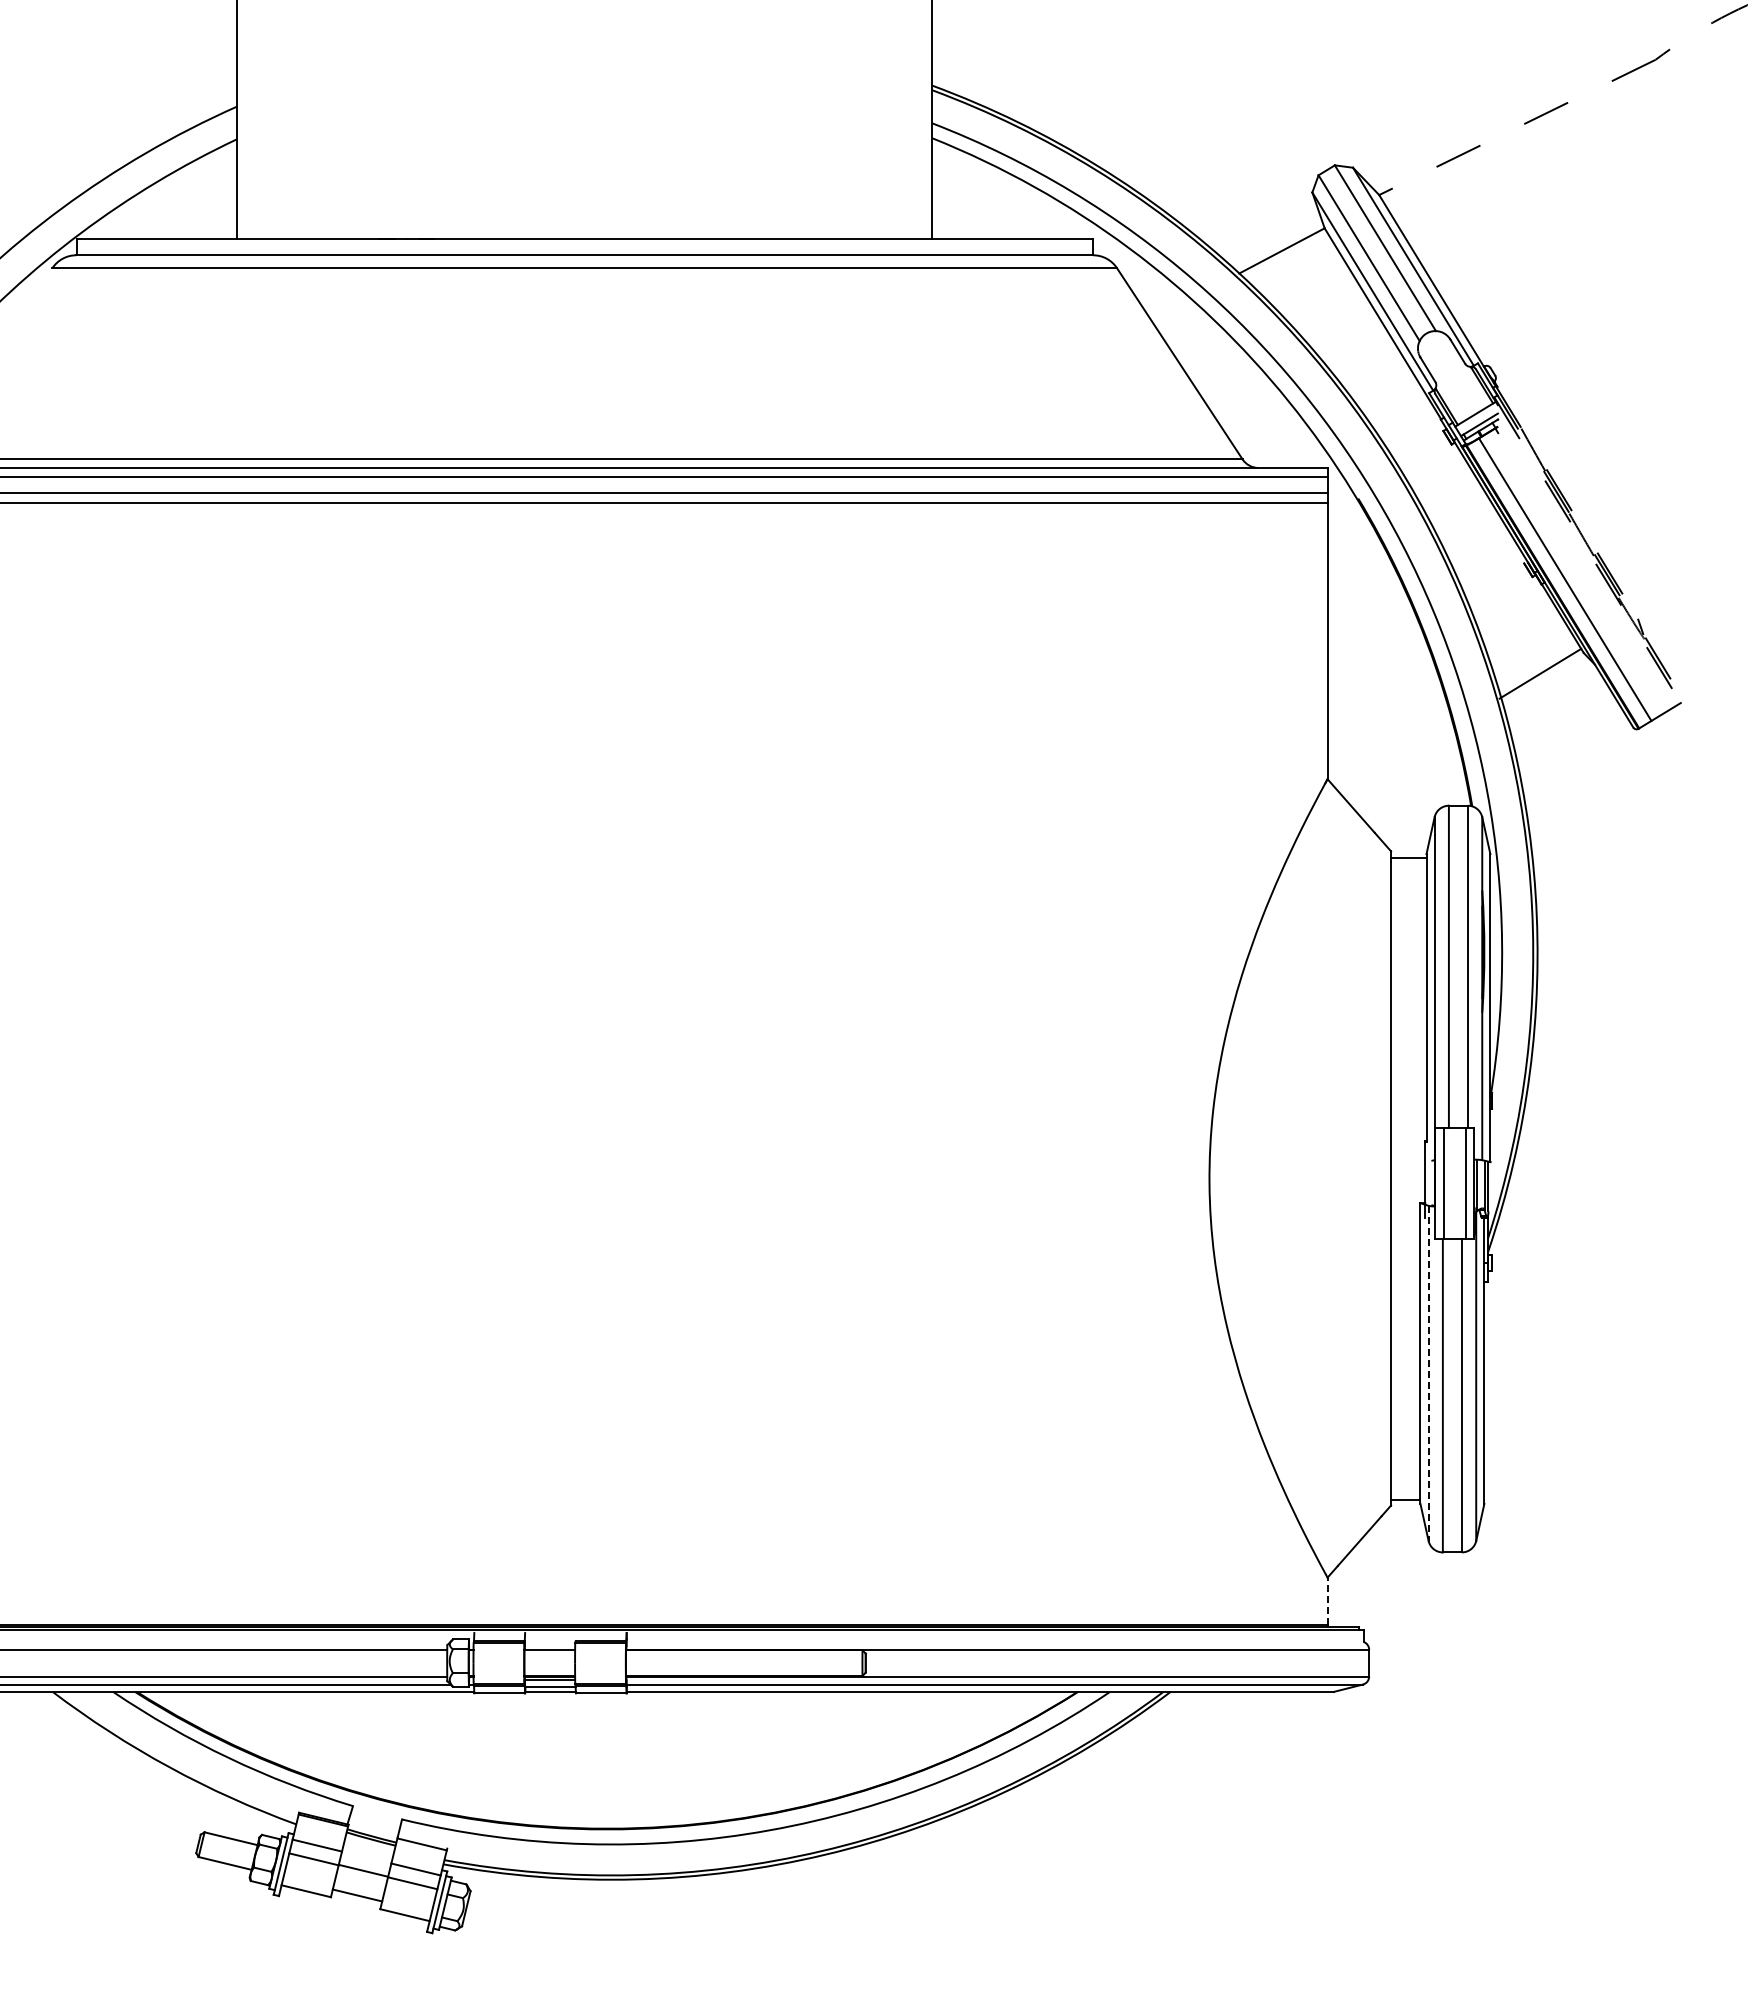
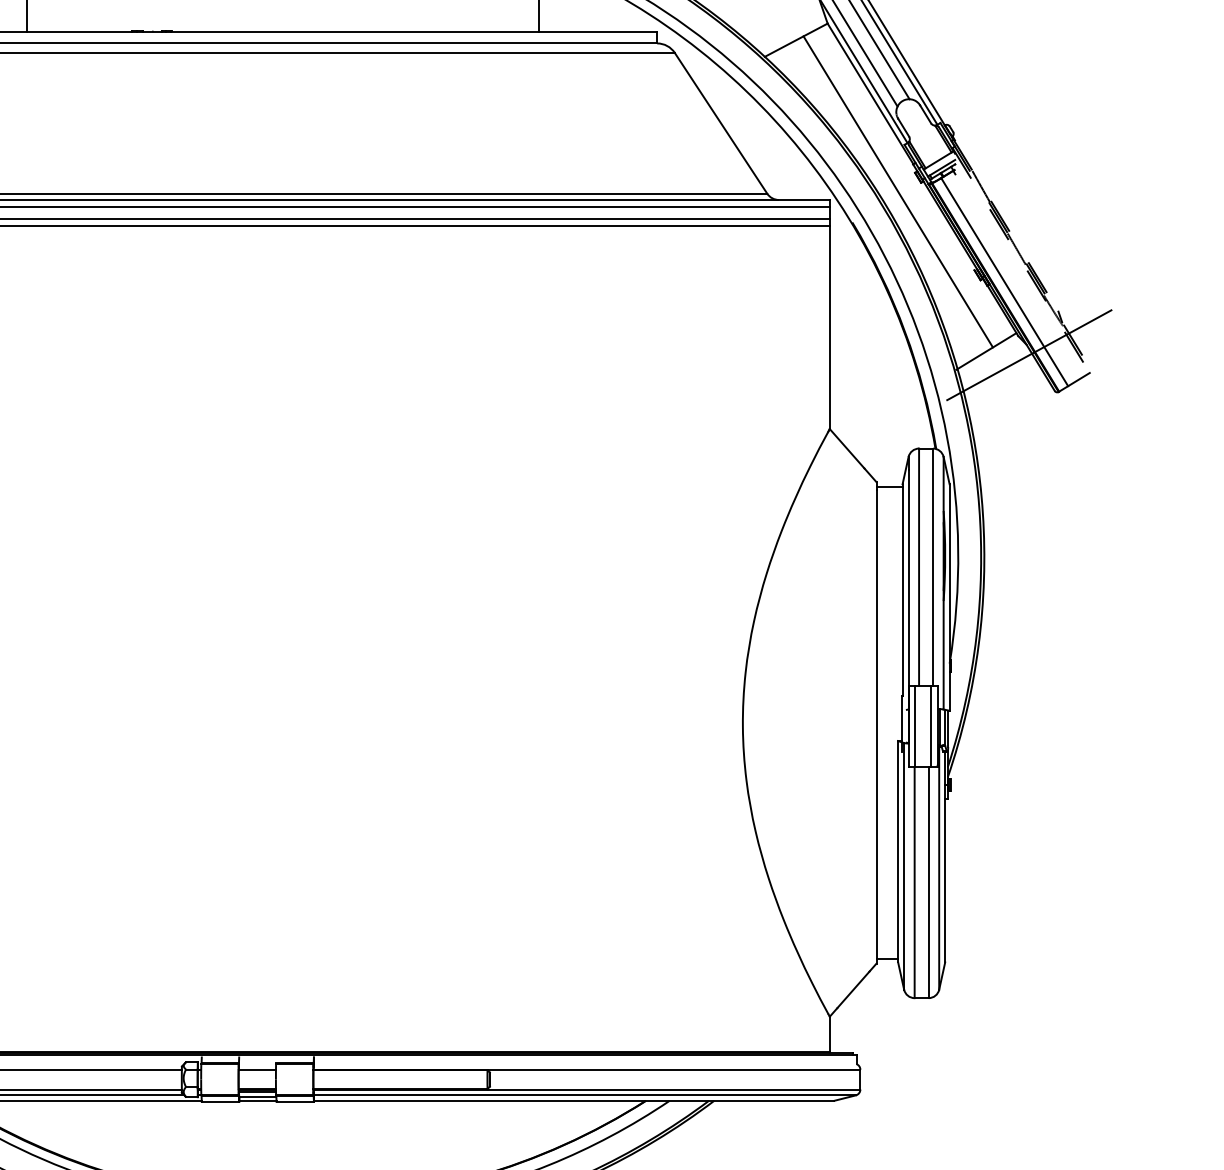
line: (1420, 456) -> (898, 191), added
line: (1598, 678) -> (1029, 354), added
line: (1428, 1373) -> (904, 866), dashed -> solid
line: (1327, 1601) -> (829, 1034), dashed -> solid

